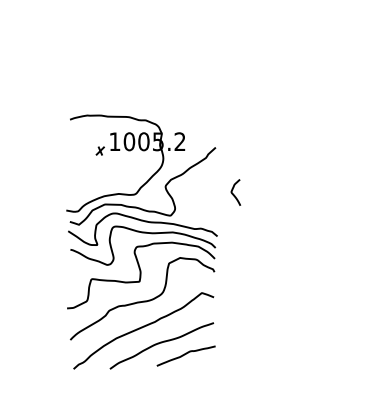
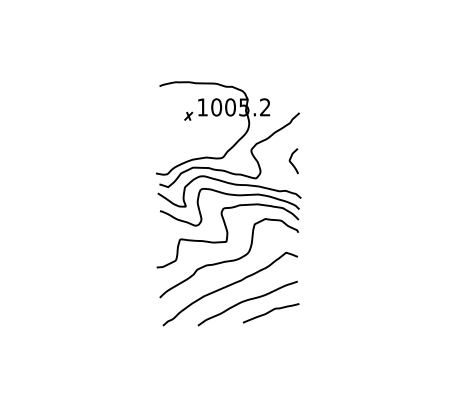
curve: (234, 193) -> (292, 162), moved

